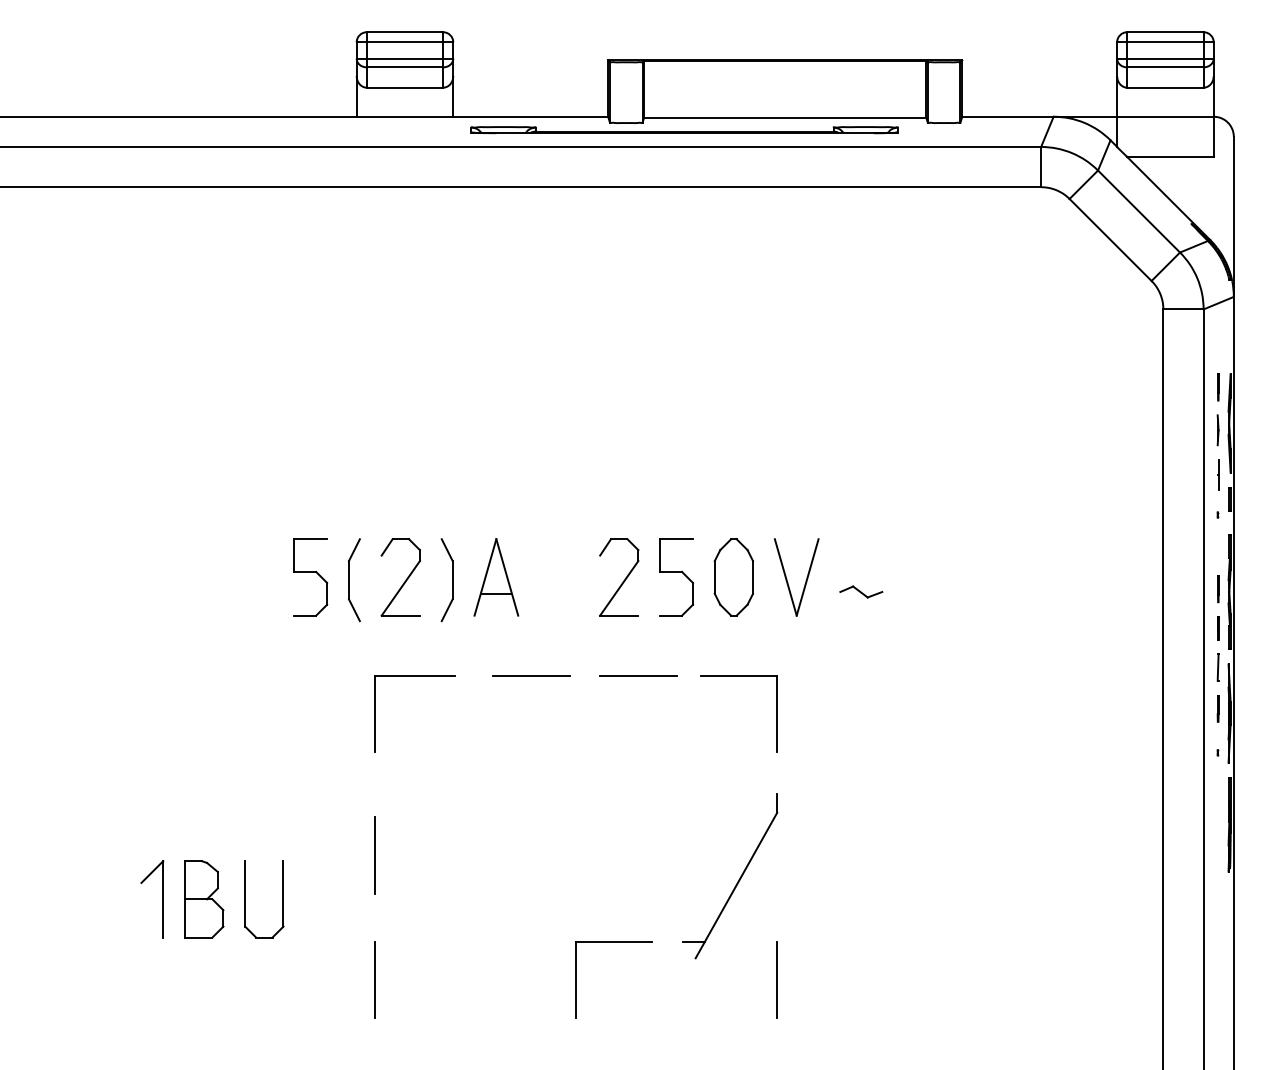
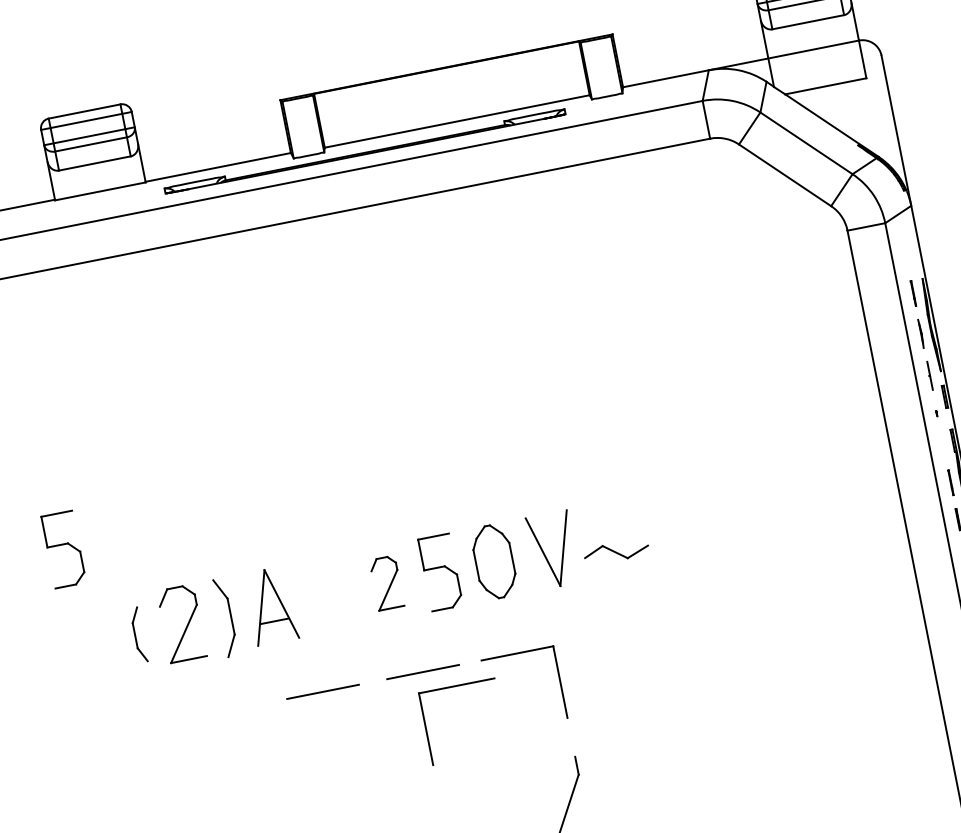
part: (310, 577) -> (63, 549), moved
part: (619, 577) -> (387, 583), size x0.7
part: (353, 580) -> (138, 635), size x0.7
part: (861, 591) -> (616, 551), size x1.6
part: (414, 676) -> (456, 686), moved

